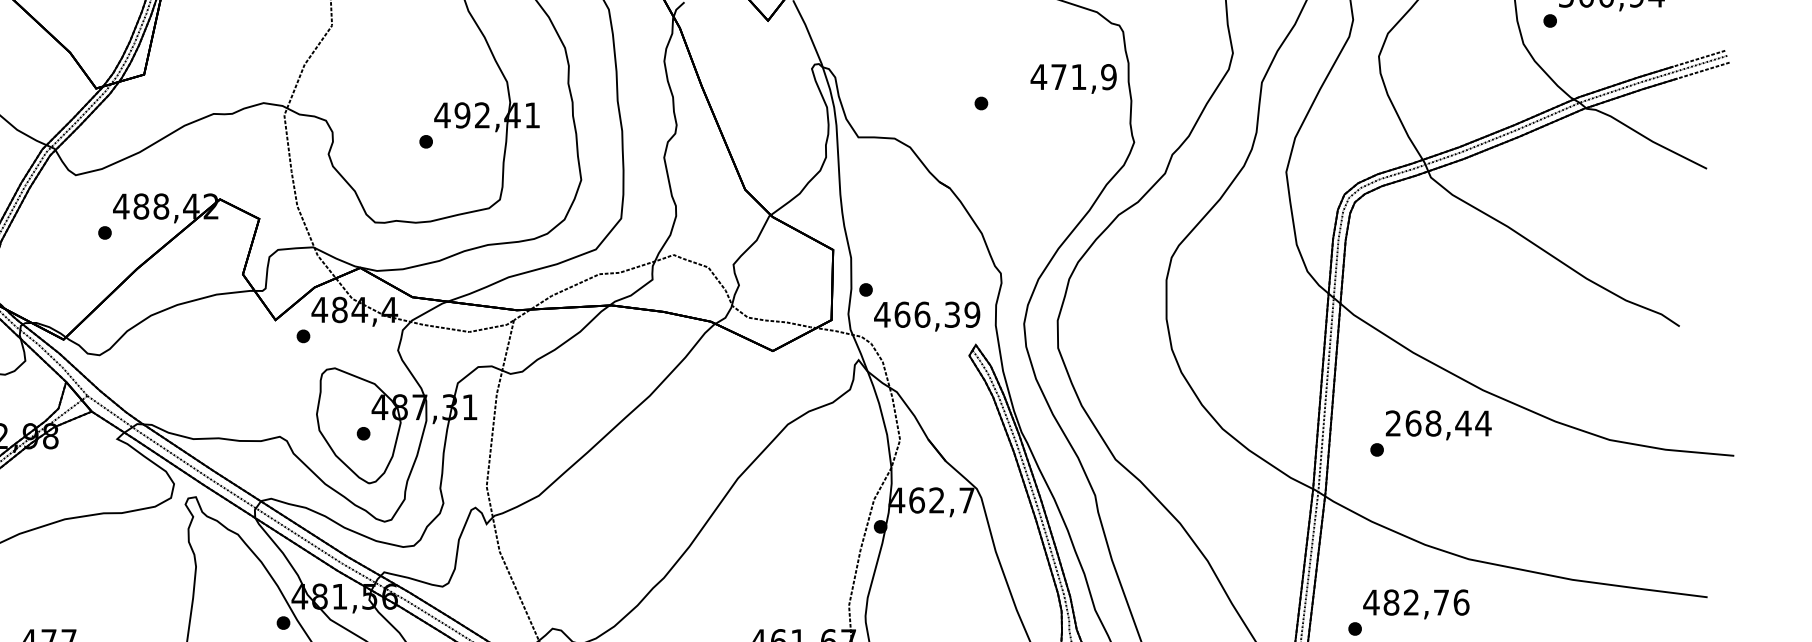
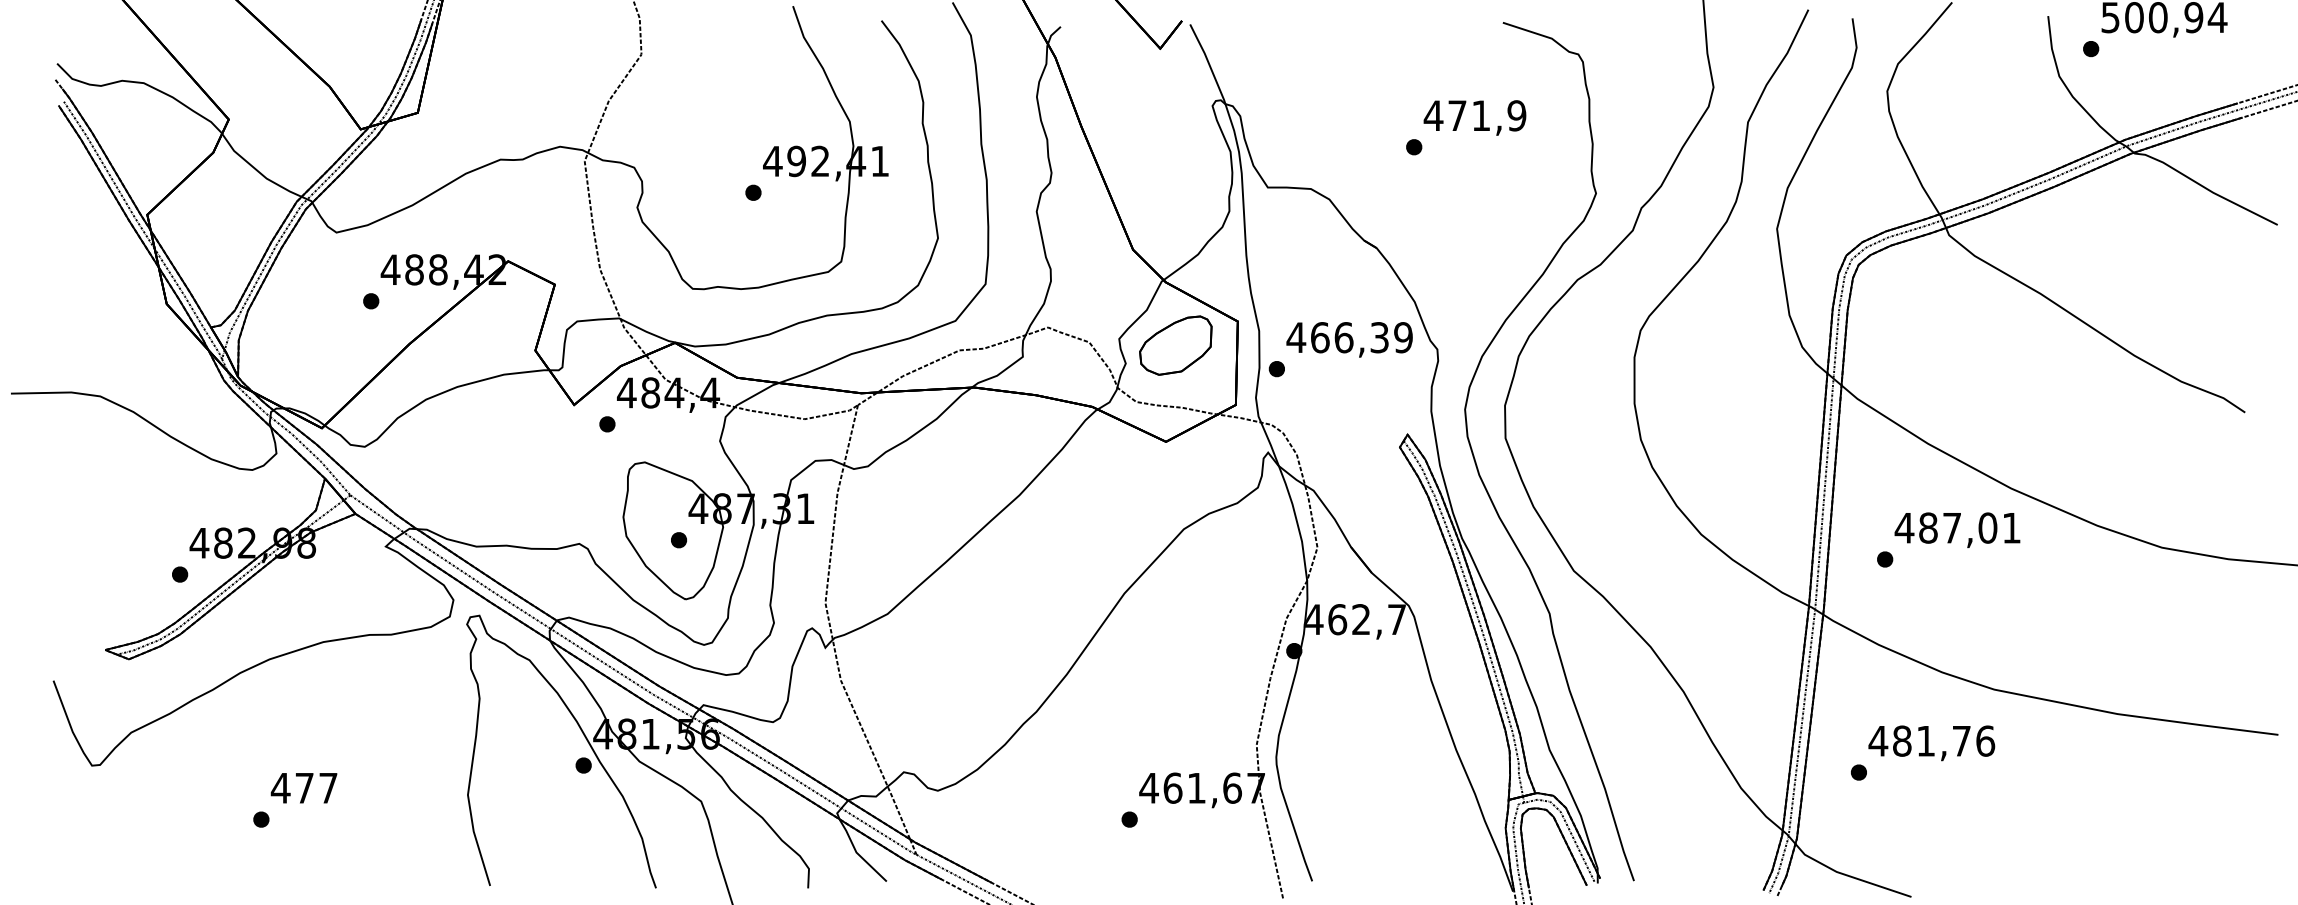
text: (1073, 78) -> (1474, 117), moved
part: (780, 270) -> (1175, 345), added
text: (927, 316) -> (1349, 339), moved
text: (1437, 423) -> (1957, 527), 268,44 -> 487,01
text: (1411, 602) -> (1925, 740), 482,76 -> 481,76

